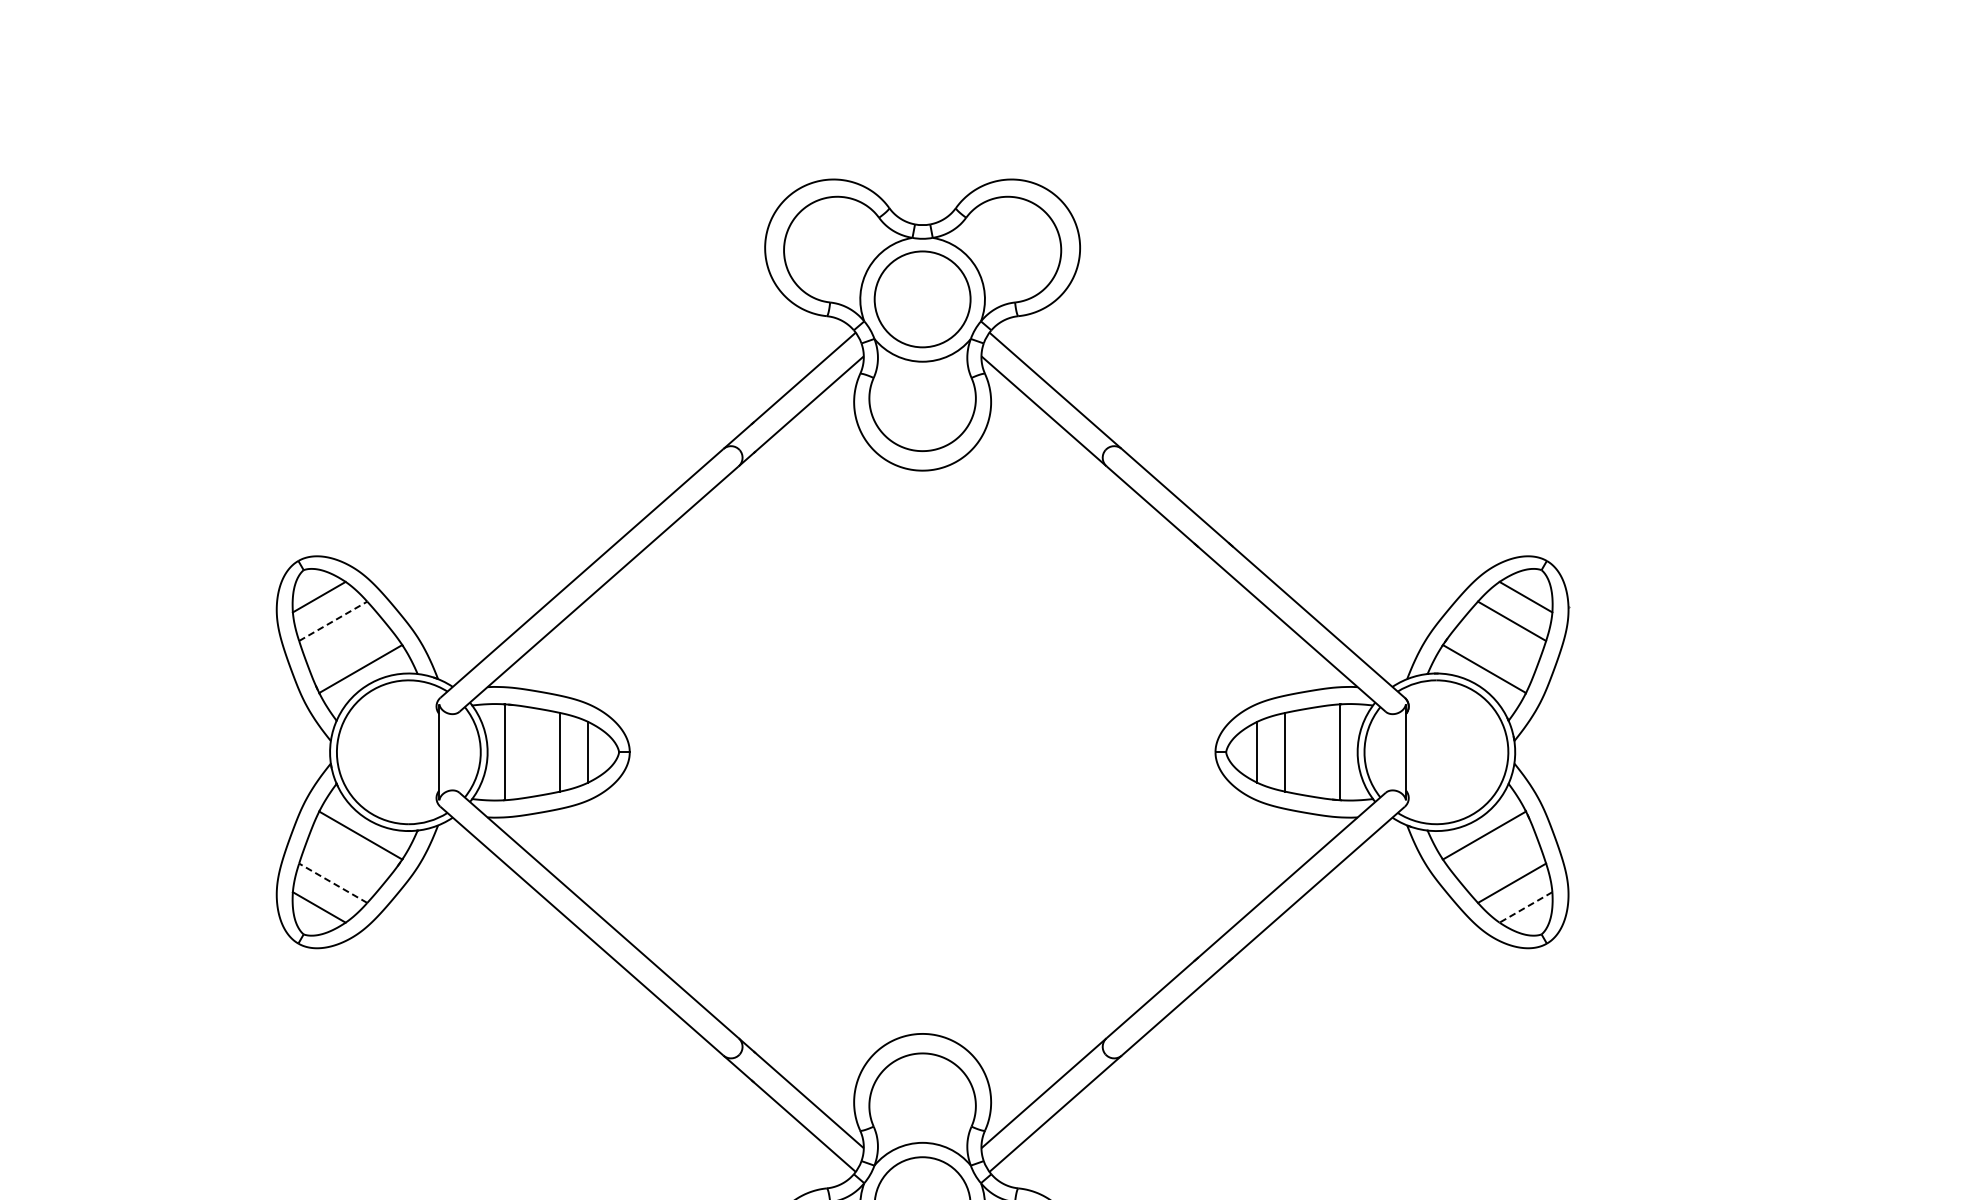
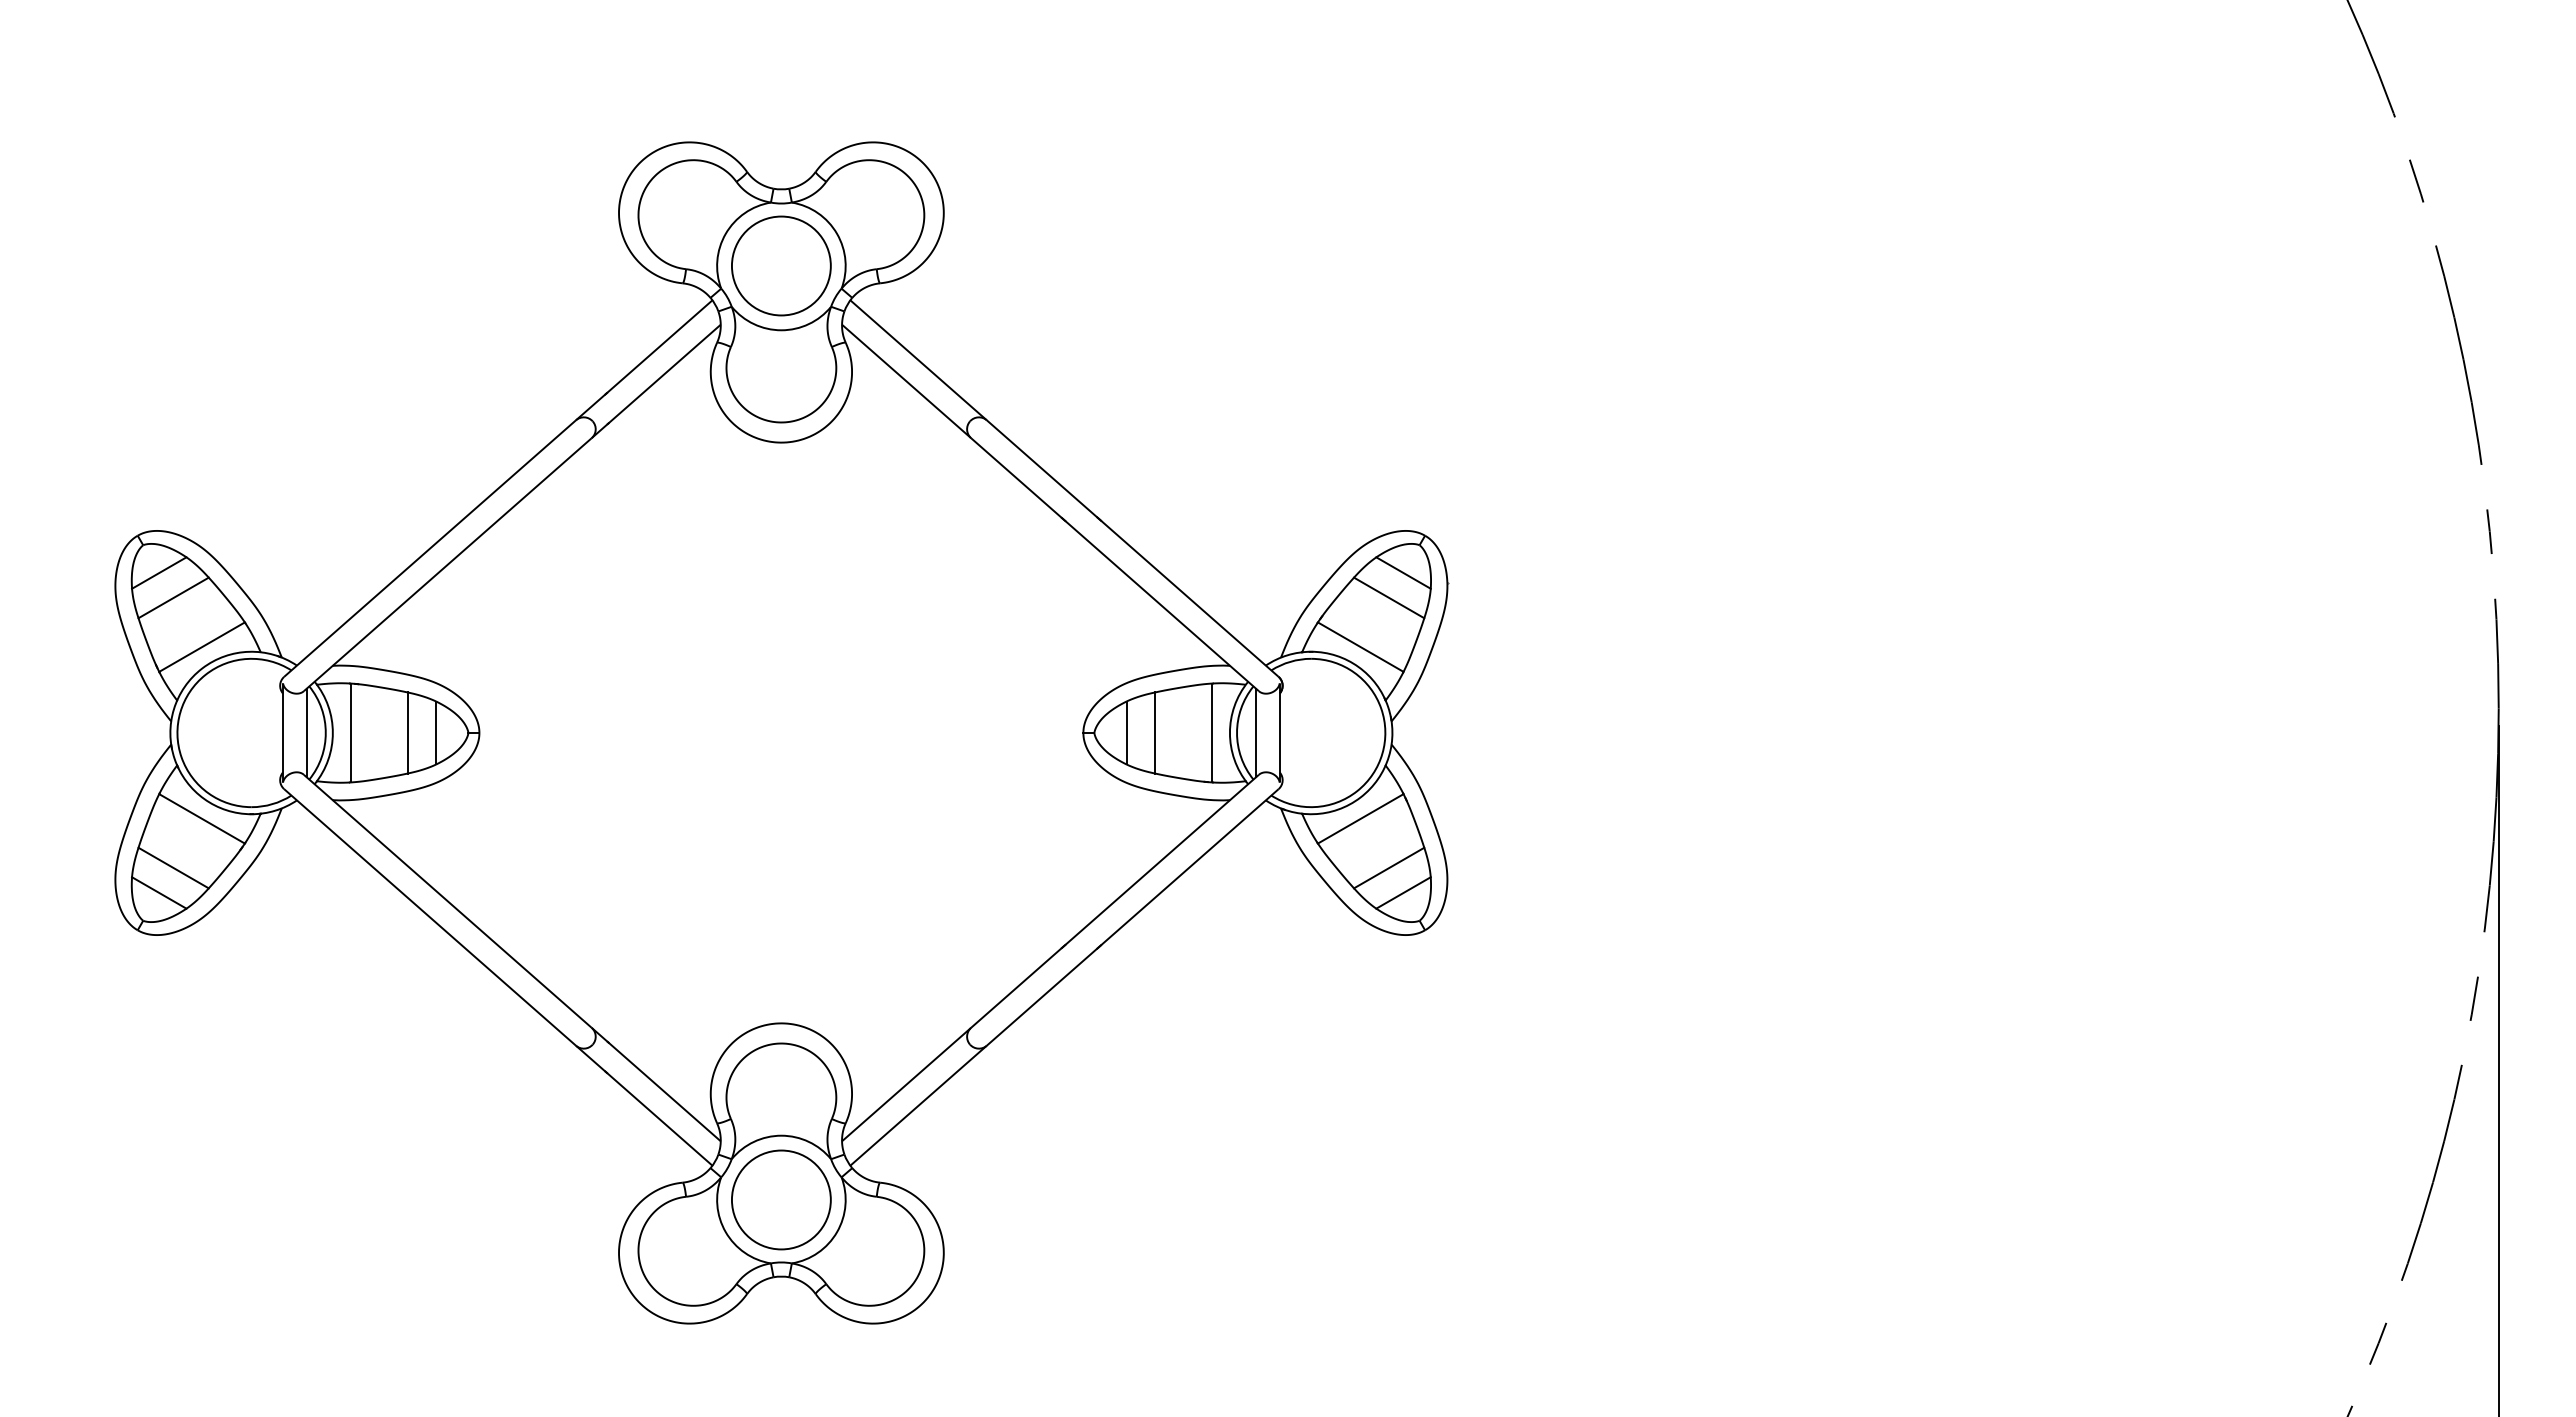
line: (333, 620) -> (173, 597), dashed -> solid
line: (462, 751) -> (306, 732), added
line: (1383, 751) -> (1256, 732), added
line: (333, 883) -> (173, 868), dashed -> solid
line: (1525, 907) -> (1403, 893), dashed -> solid

